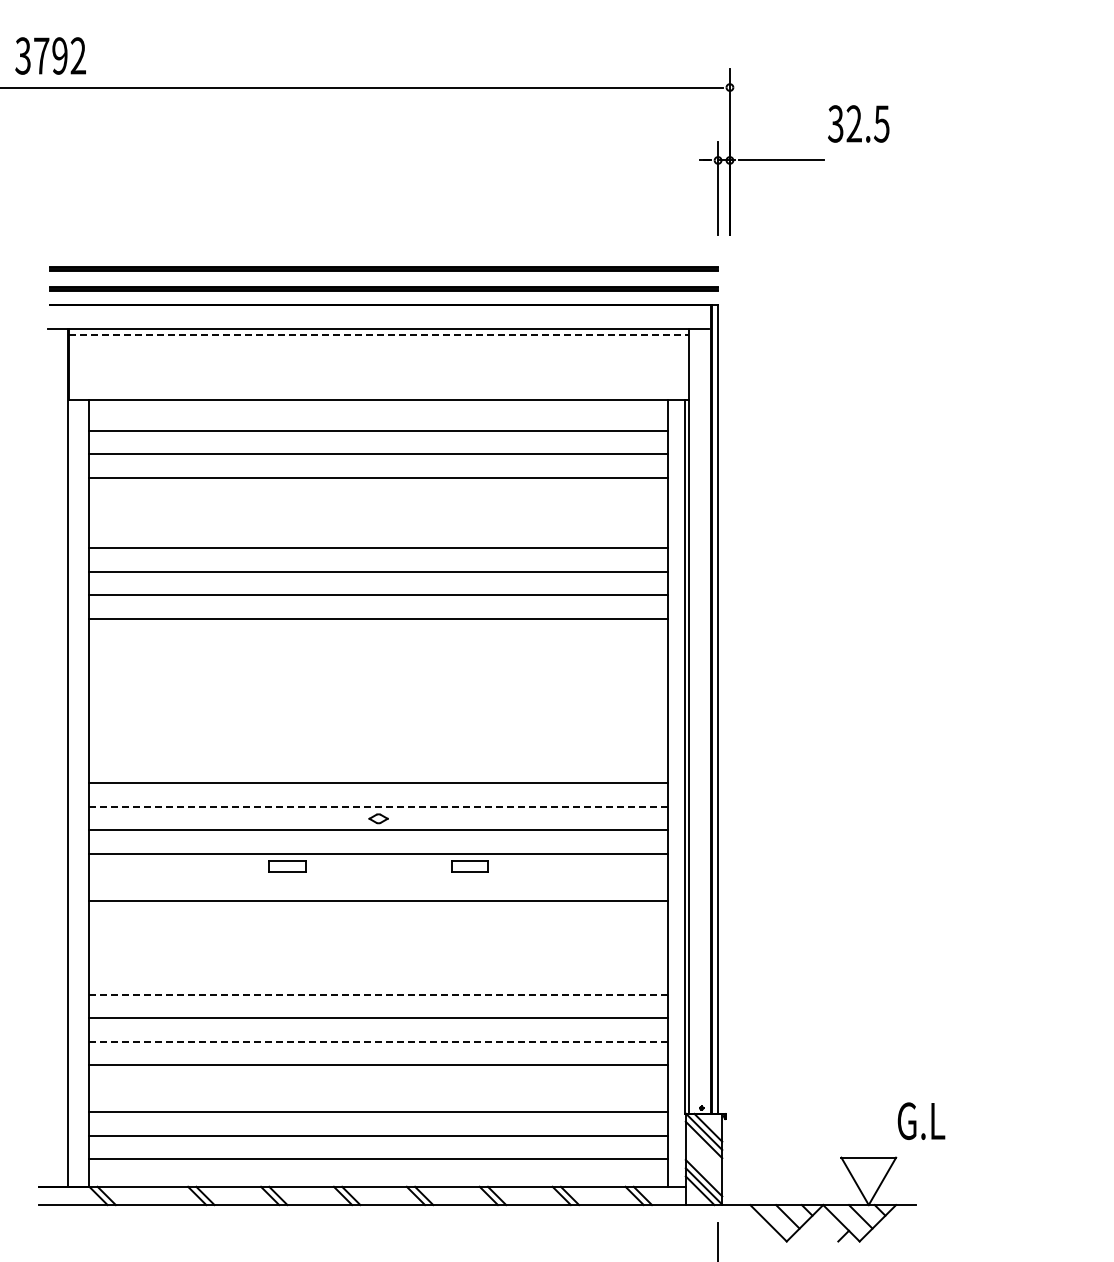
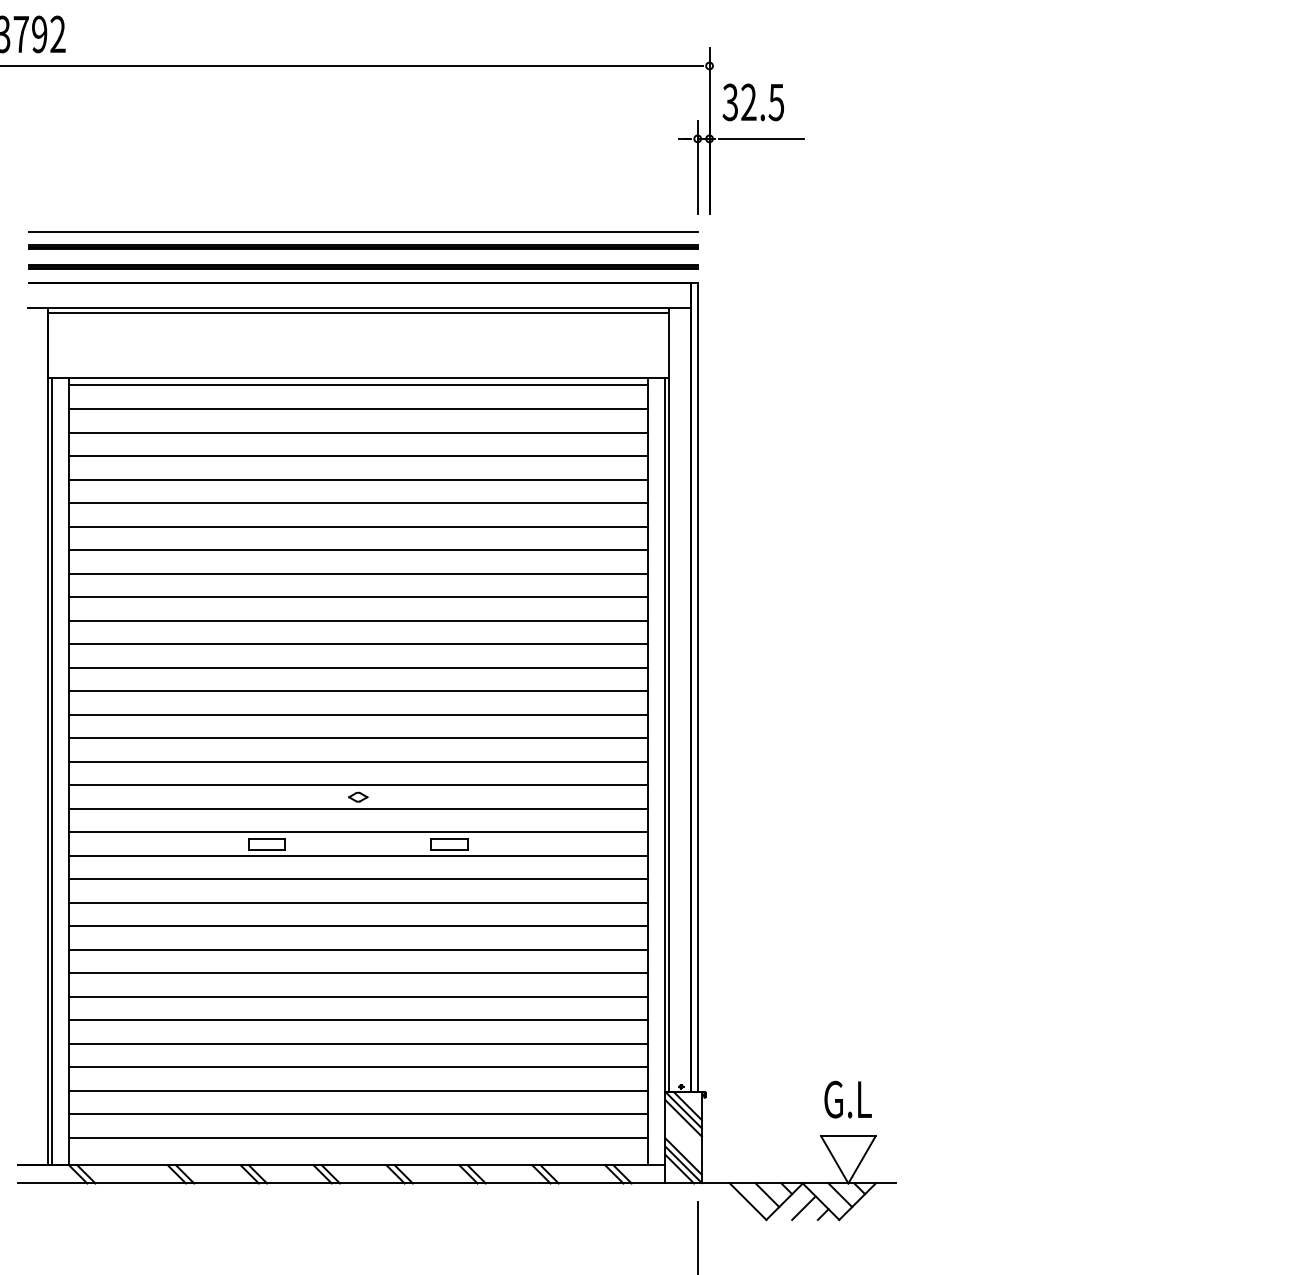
text: (857, 124) -> (752, 102), moved
line: (383, 253) -> (363, 231), added
line: (378, 335) -> (358, 313), dashed -> solid
line: (377, 407) -> (357, 385), added
line: (377, 501) -> (357, 479), added
line: (377, 525) -> (357, 503), added
line: (377, 642) -> (357, 620), added
line: (377, 666) -> (357, 644), added
line: (377, 689) -> (357, 667), added
line: (377, 713) -> (357, 691), added
line: (377, 736) -> (357, 714), added
line: (377, 760) -> (357, 738), added
line: (71, 793) -> (51, 771), added
line: (378, 807) -> (358, 785), dashed -> solid
line: (377, 877) -> (357, 855), added
line: (377, 924) -> (357, 902), added
line: (377, 948) -> (357, 926), added
line: (377, 971) -> (357, 949), added
line: (378, 995) -> (358, 973), dashed -> solid
line: (378, 1042) -> (358, 1020), dashed -> solid
line: (377, 1089) -> (357, 1067), added
text: (920, 1121) -> (847, 1099), moved
line: (823, 1229) -> (803, 1207), added

